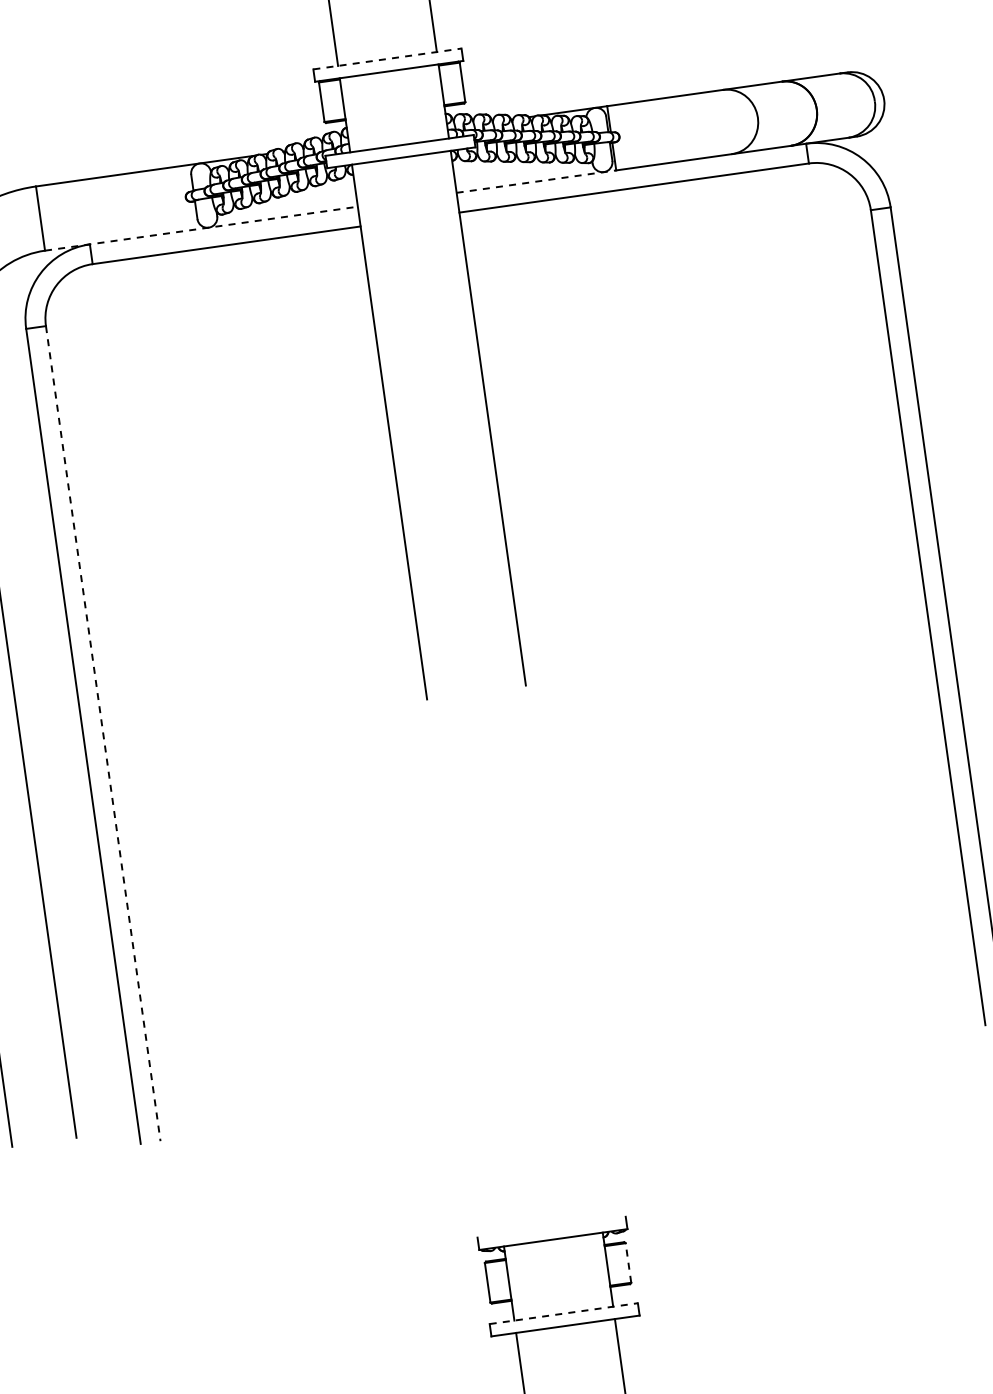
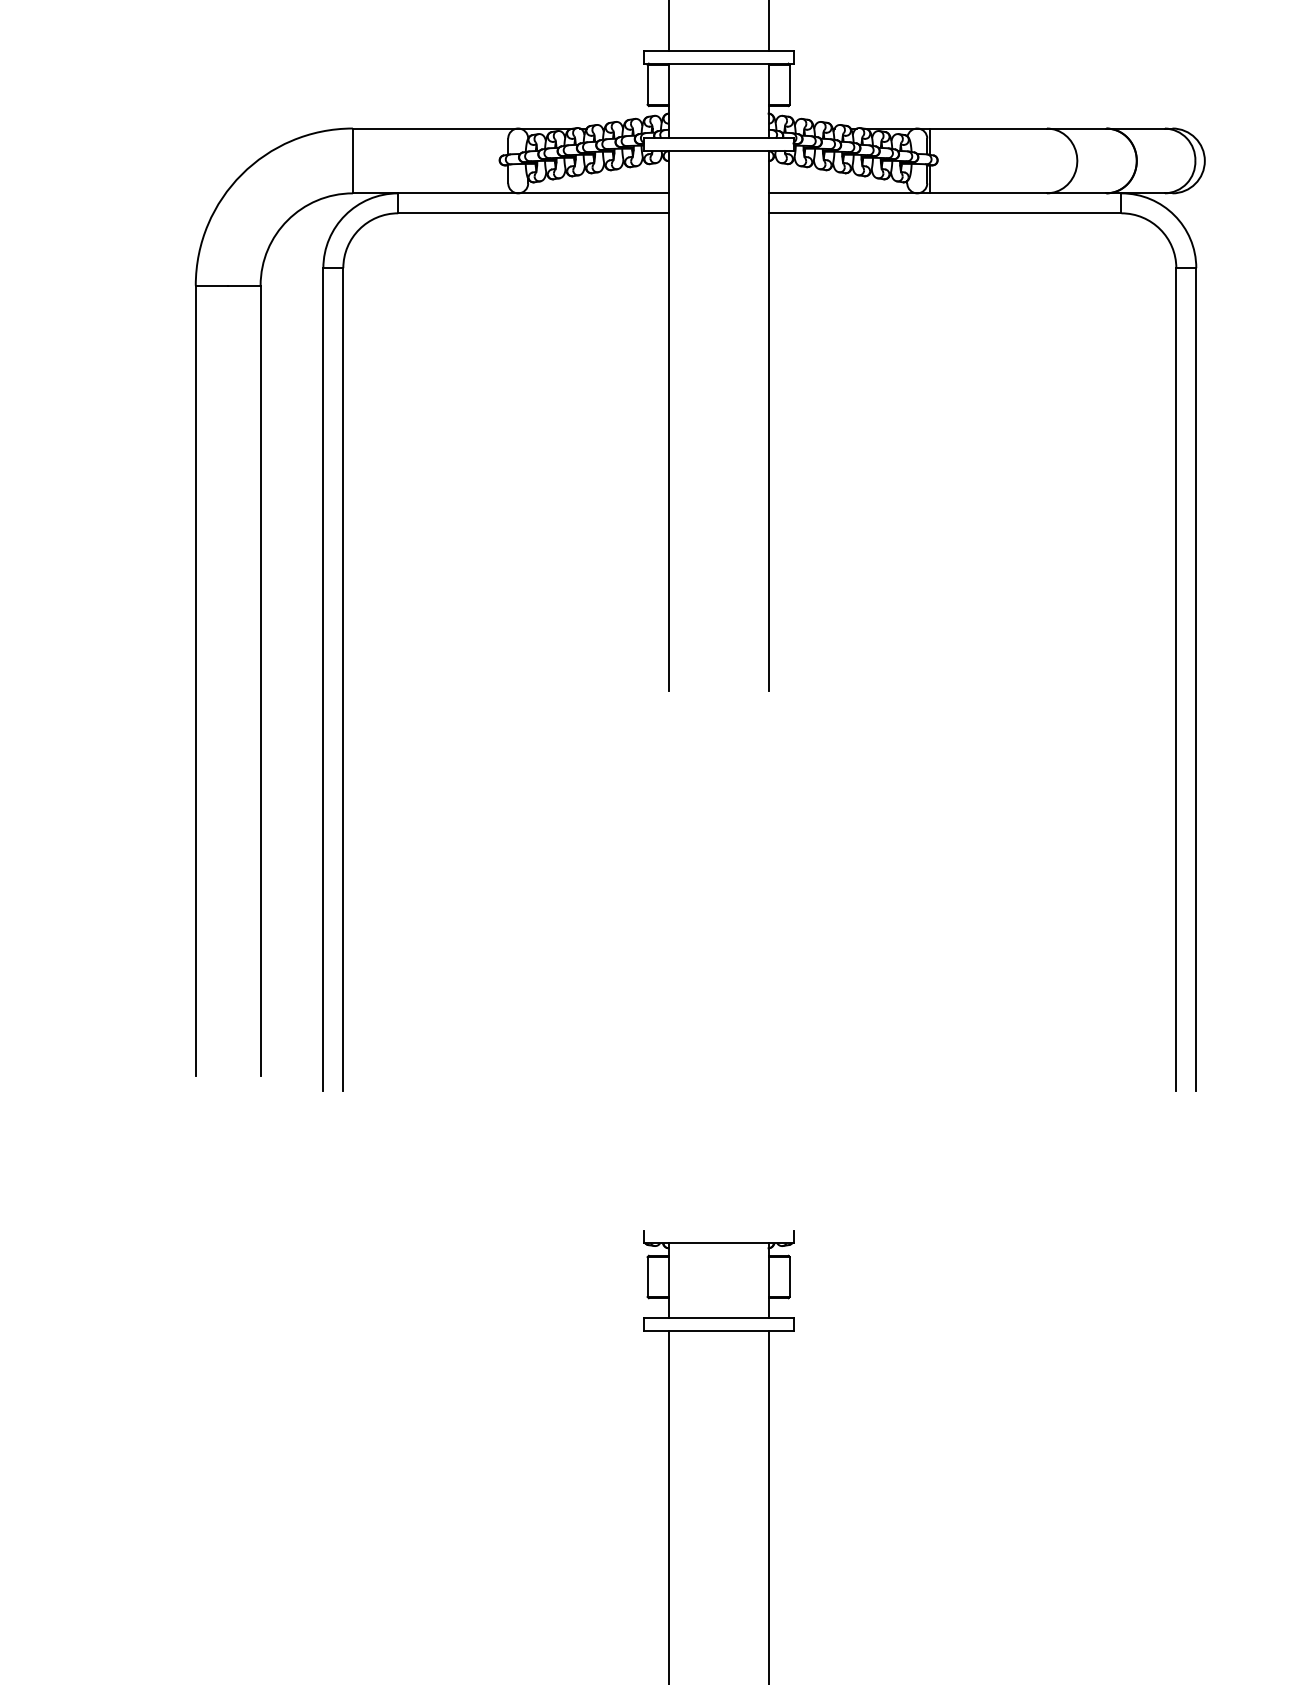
line: (387, 59) -> (718, 51), dashed -> solid
line: (536, 181) -> (849, 193), dashed -> solid
line: (201, 228) -> (510, 193), dashed -> solid
line: (103, 733) -> (343, 679), dashed -> solid
line: (628, 1263) -> (789, 1277), dashed -> solid
line: (563, 1313) -> (718, 1318), dashed -> solid

